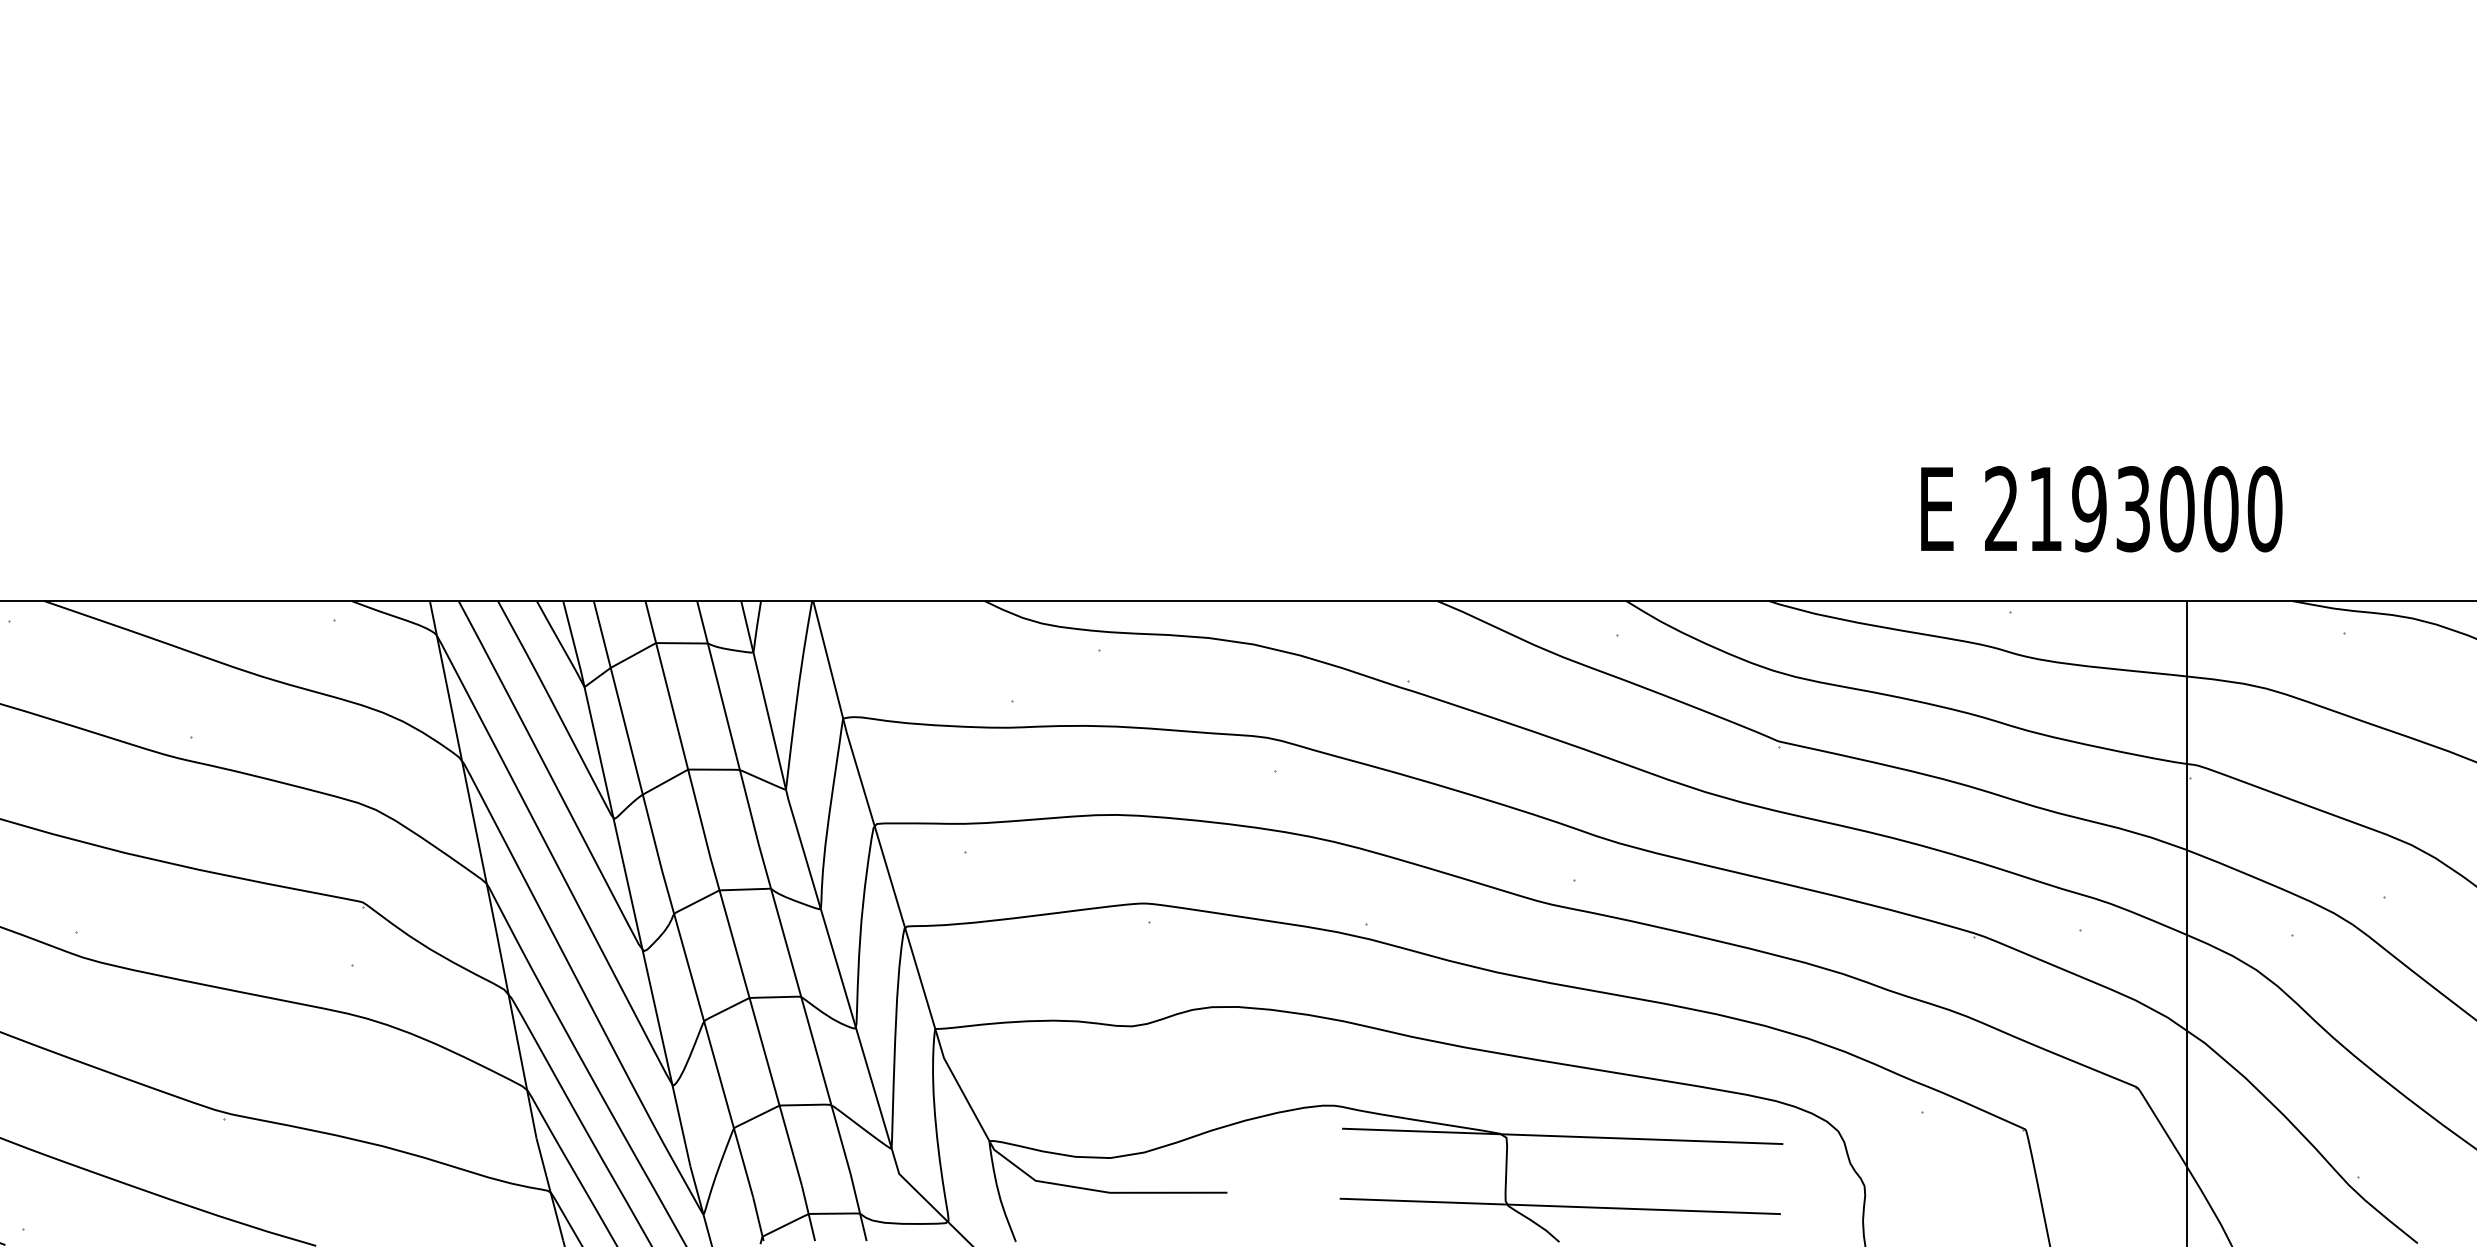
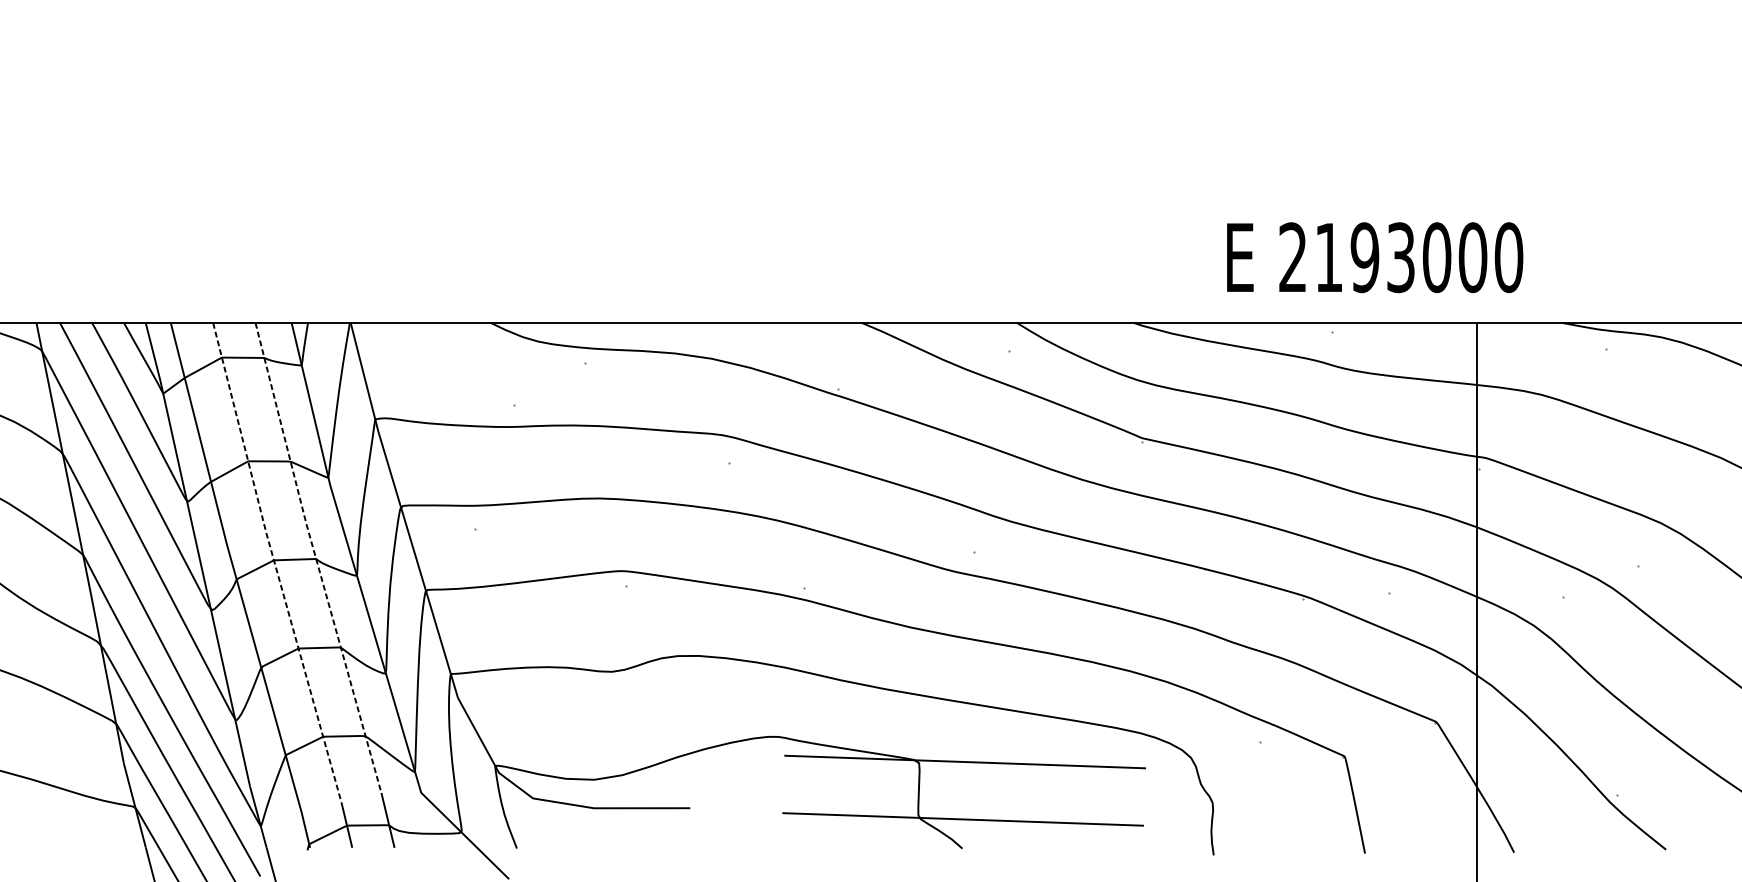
text: (2101, 509) -> (1374, 257), moved
line: (770, 887) -> (315, 557), solid -> dashed
line: (720, 893) -> (274, 562), solid -> dashed

